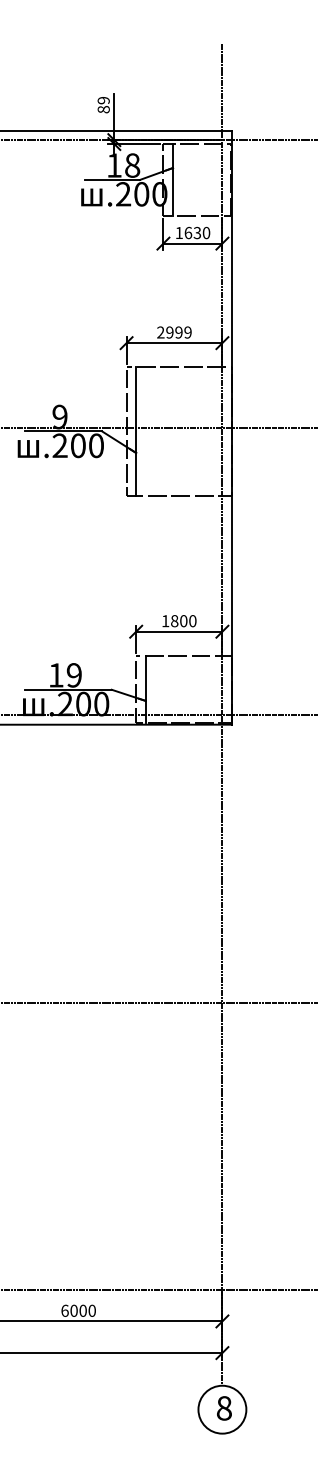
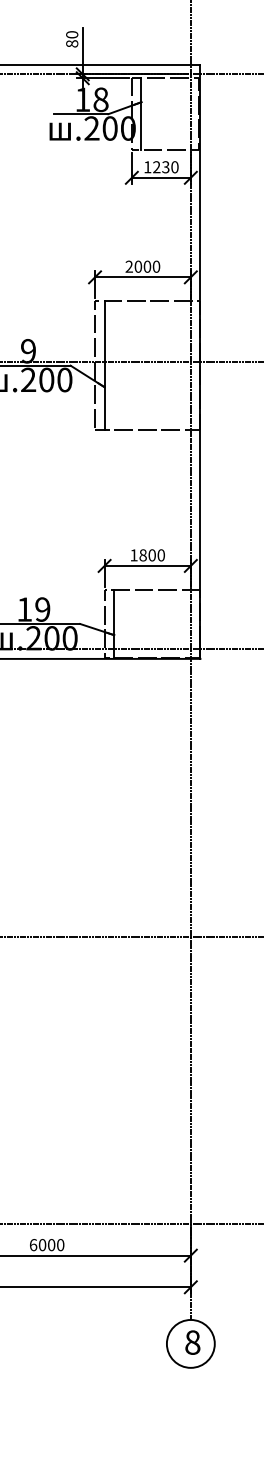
text: (103, 100) -> (71, 34), 89 -> 80
text: (188, 232) -> (156, 166), 1630 -> 1230
text: (178, 332) -> (146, 266), 2999 -> 2000

